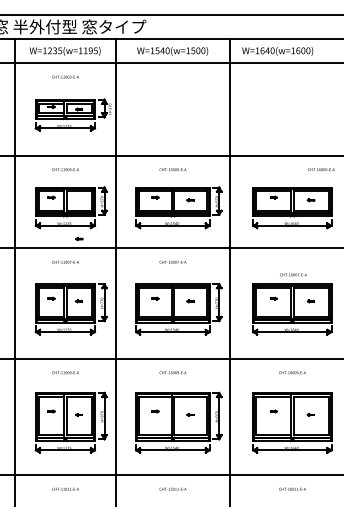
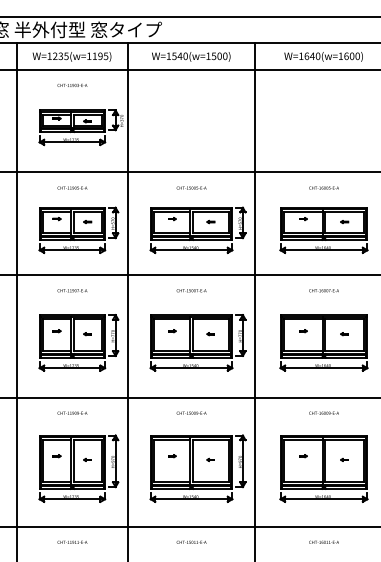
text: (277, 51) -> (323, 56), moved
text: (320, 169) -> (323, 187), moved
part: (79, 238) -> (87, 221), moved
text: (292, 274) -> (323, 290), moved

